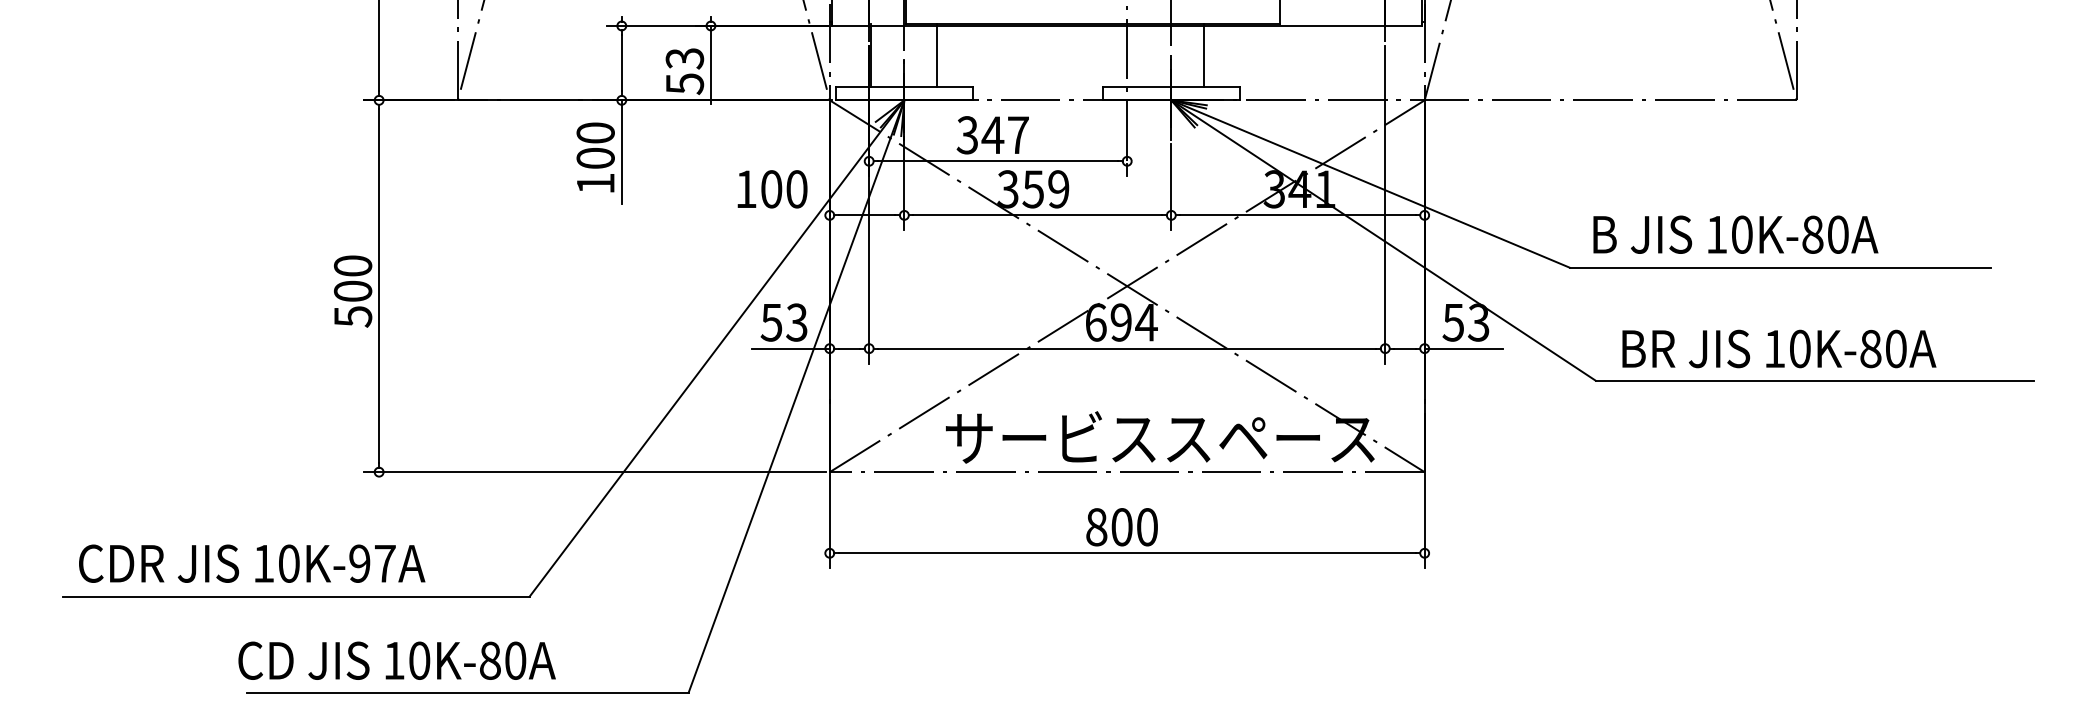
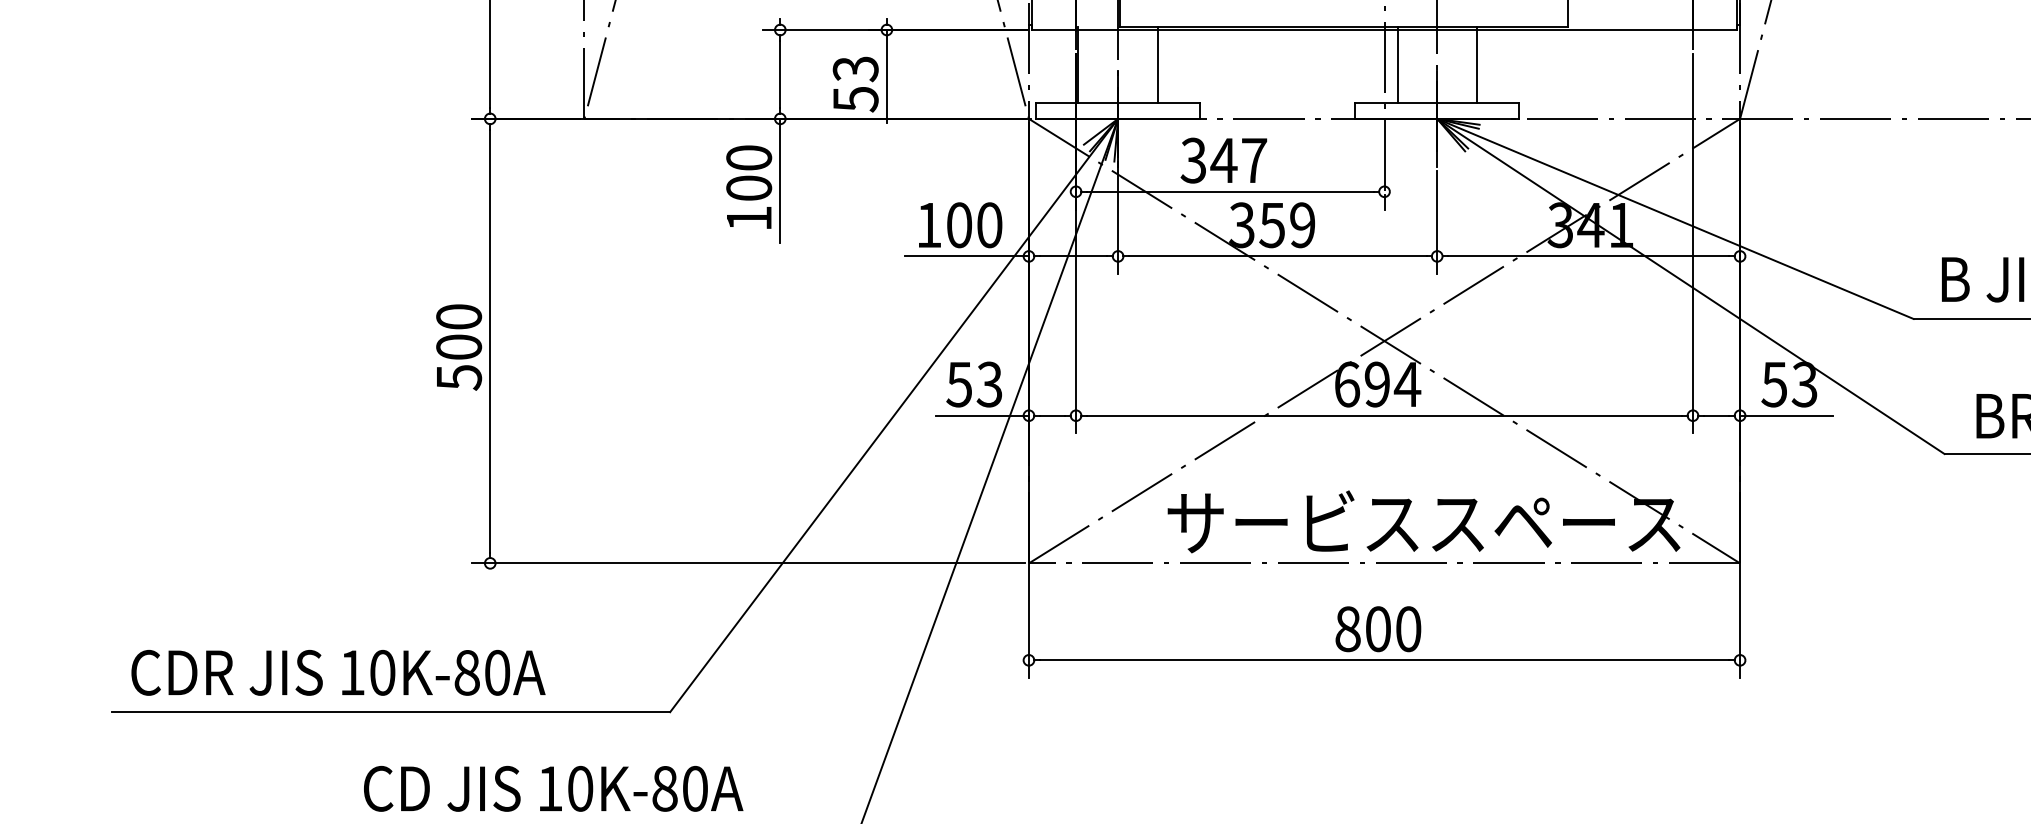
line: (1138, 54) -> (1397, 64), added
line: (777, 215) -> (966, 256), added
text: (372, 563) -> (482, 672), 10K-97A -> 10K-80A
text: (396, 660) -> (552, 788), moved

